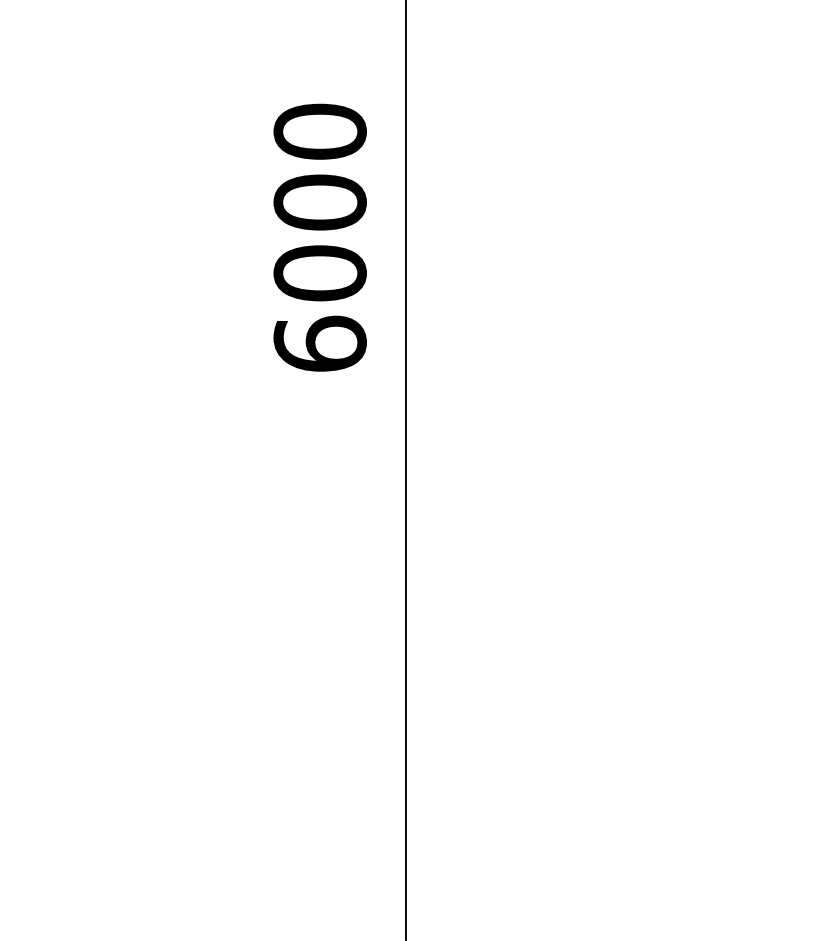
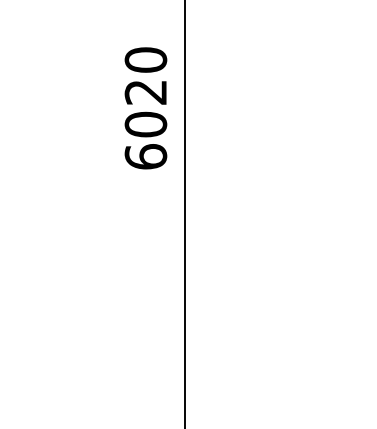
text: (319, 202) -> (145, 92), 6000 -> 6020

